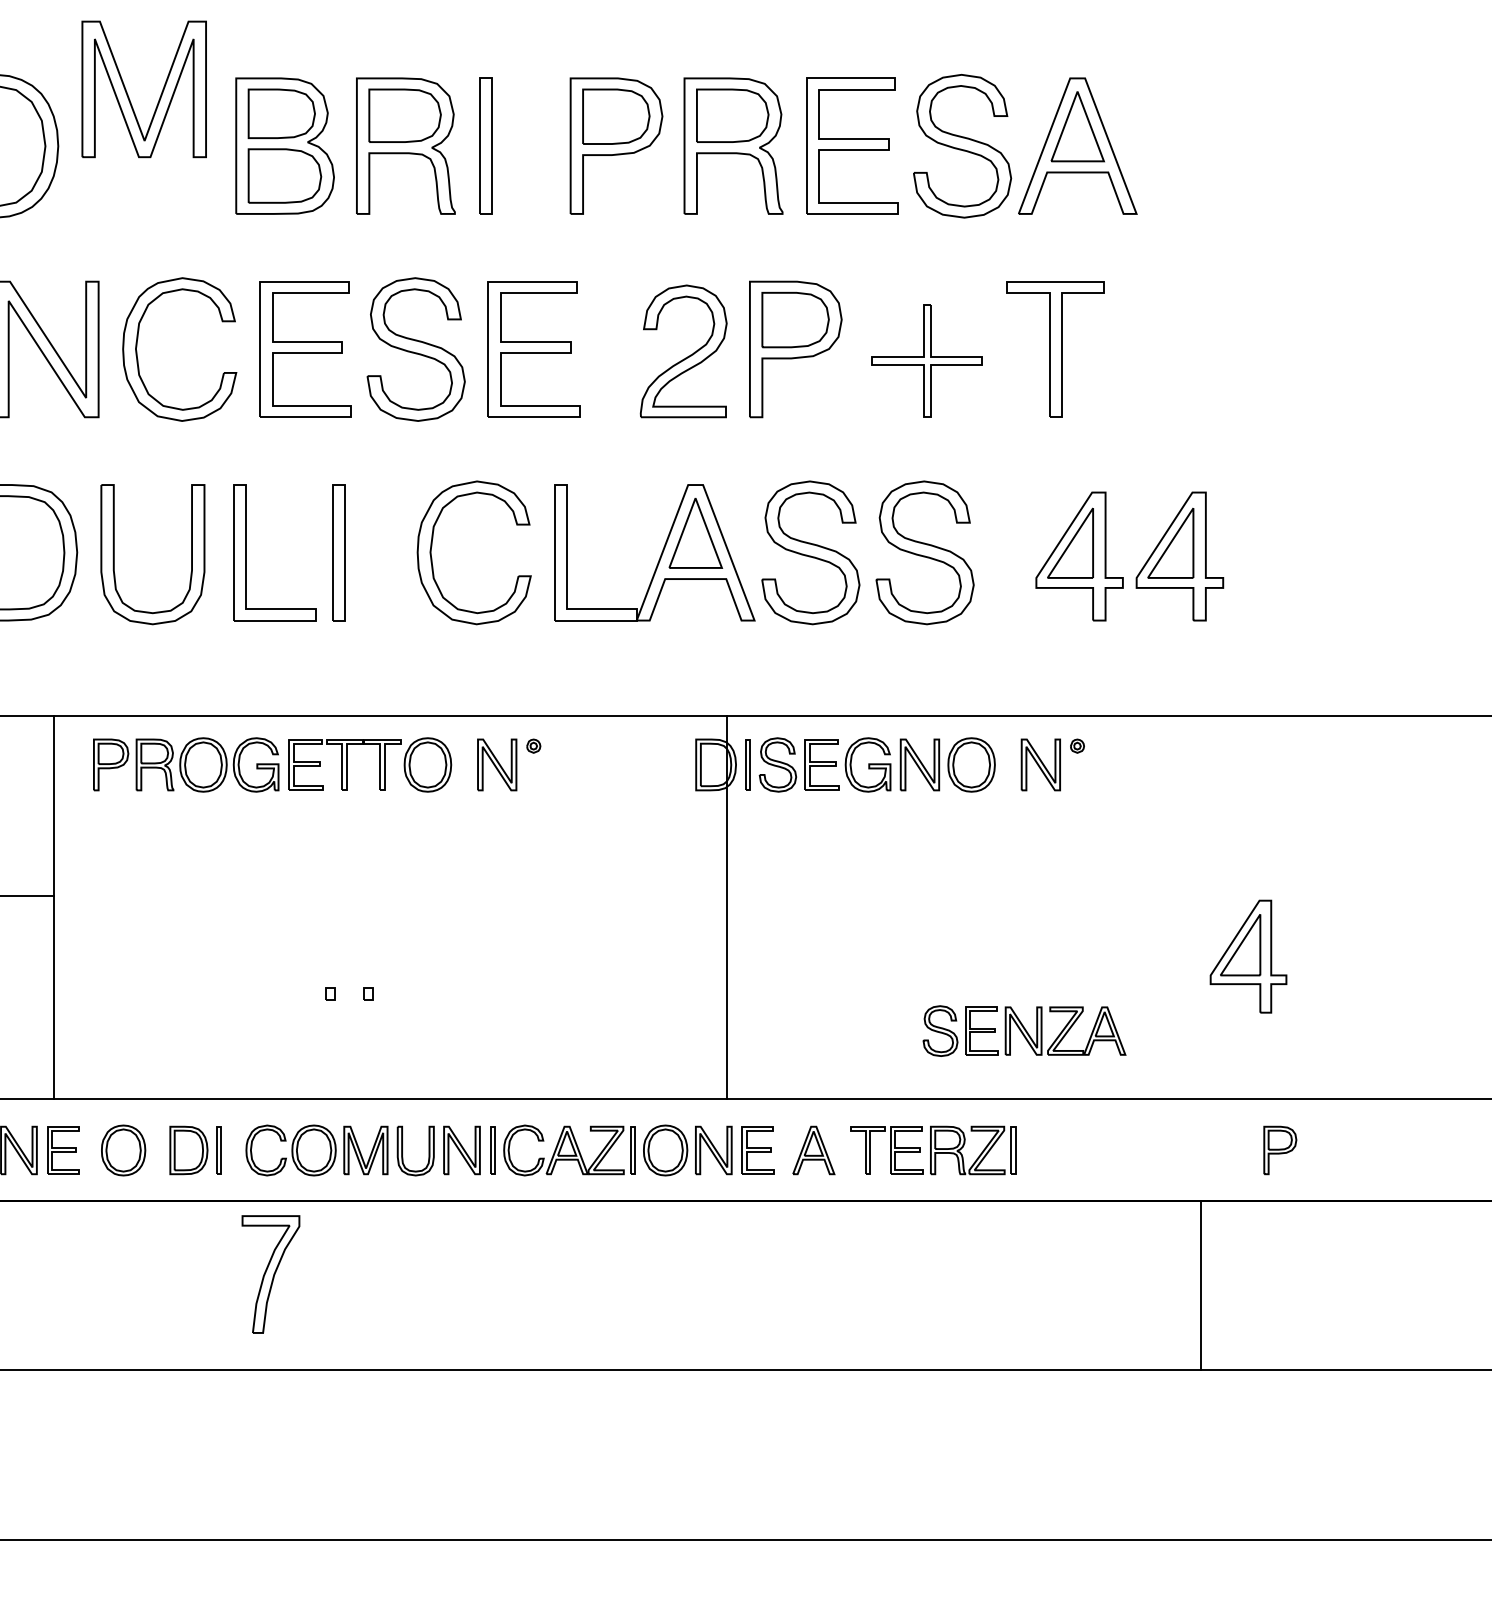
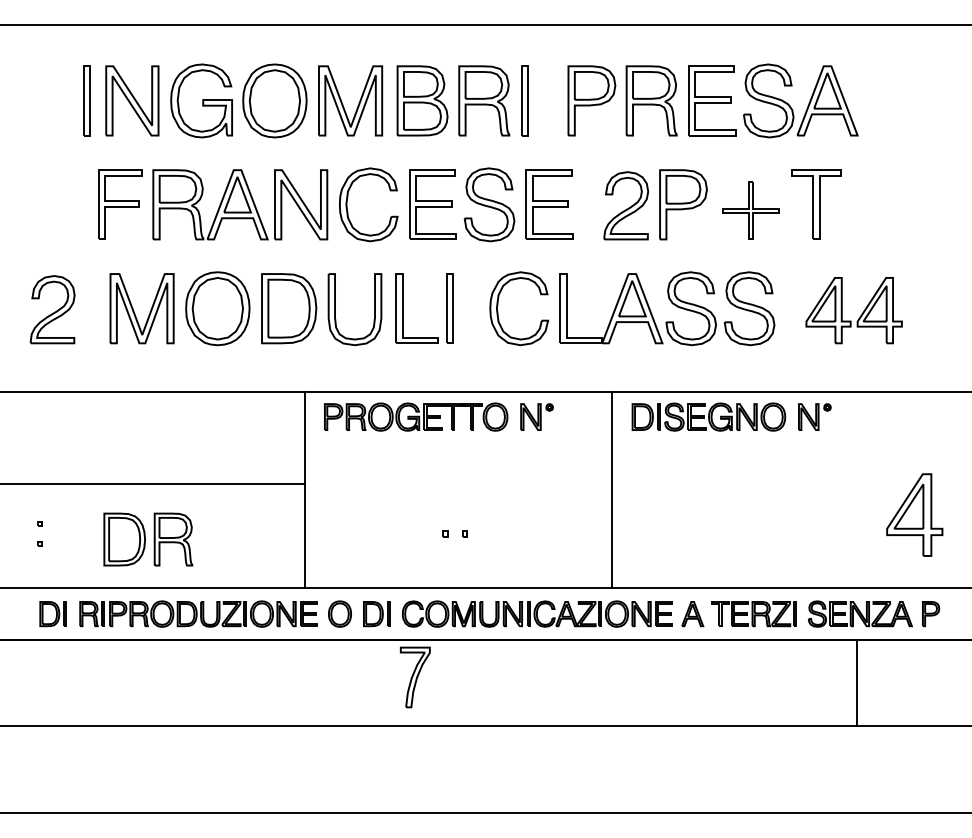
part: (128, 90) -> (342, 101), moved
line: (727, 906) -> (612, 489), moved
part: (1247, 955) -> (914, 514), size x1.43
part: (1024, 1029) -> (860, 613), moved
line: (1200, 1284) -> (856, 682), moved

